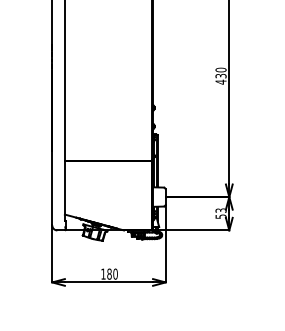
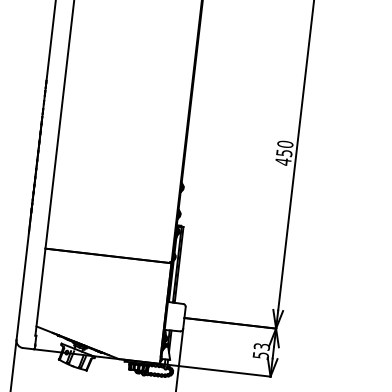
text: (220, 76) -> (283, 153), 430 -> 450

